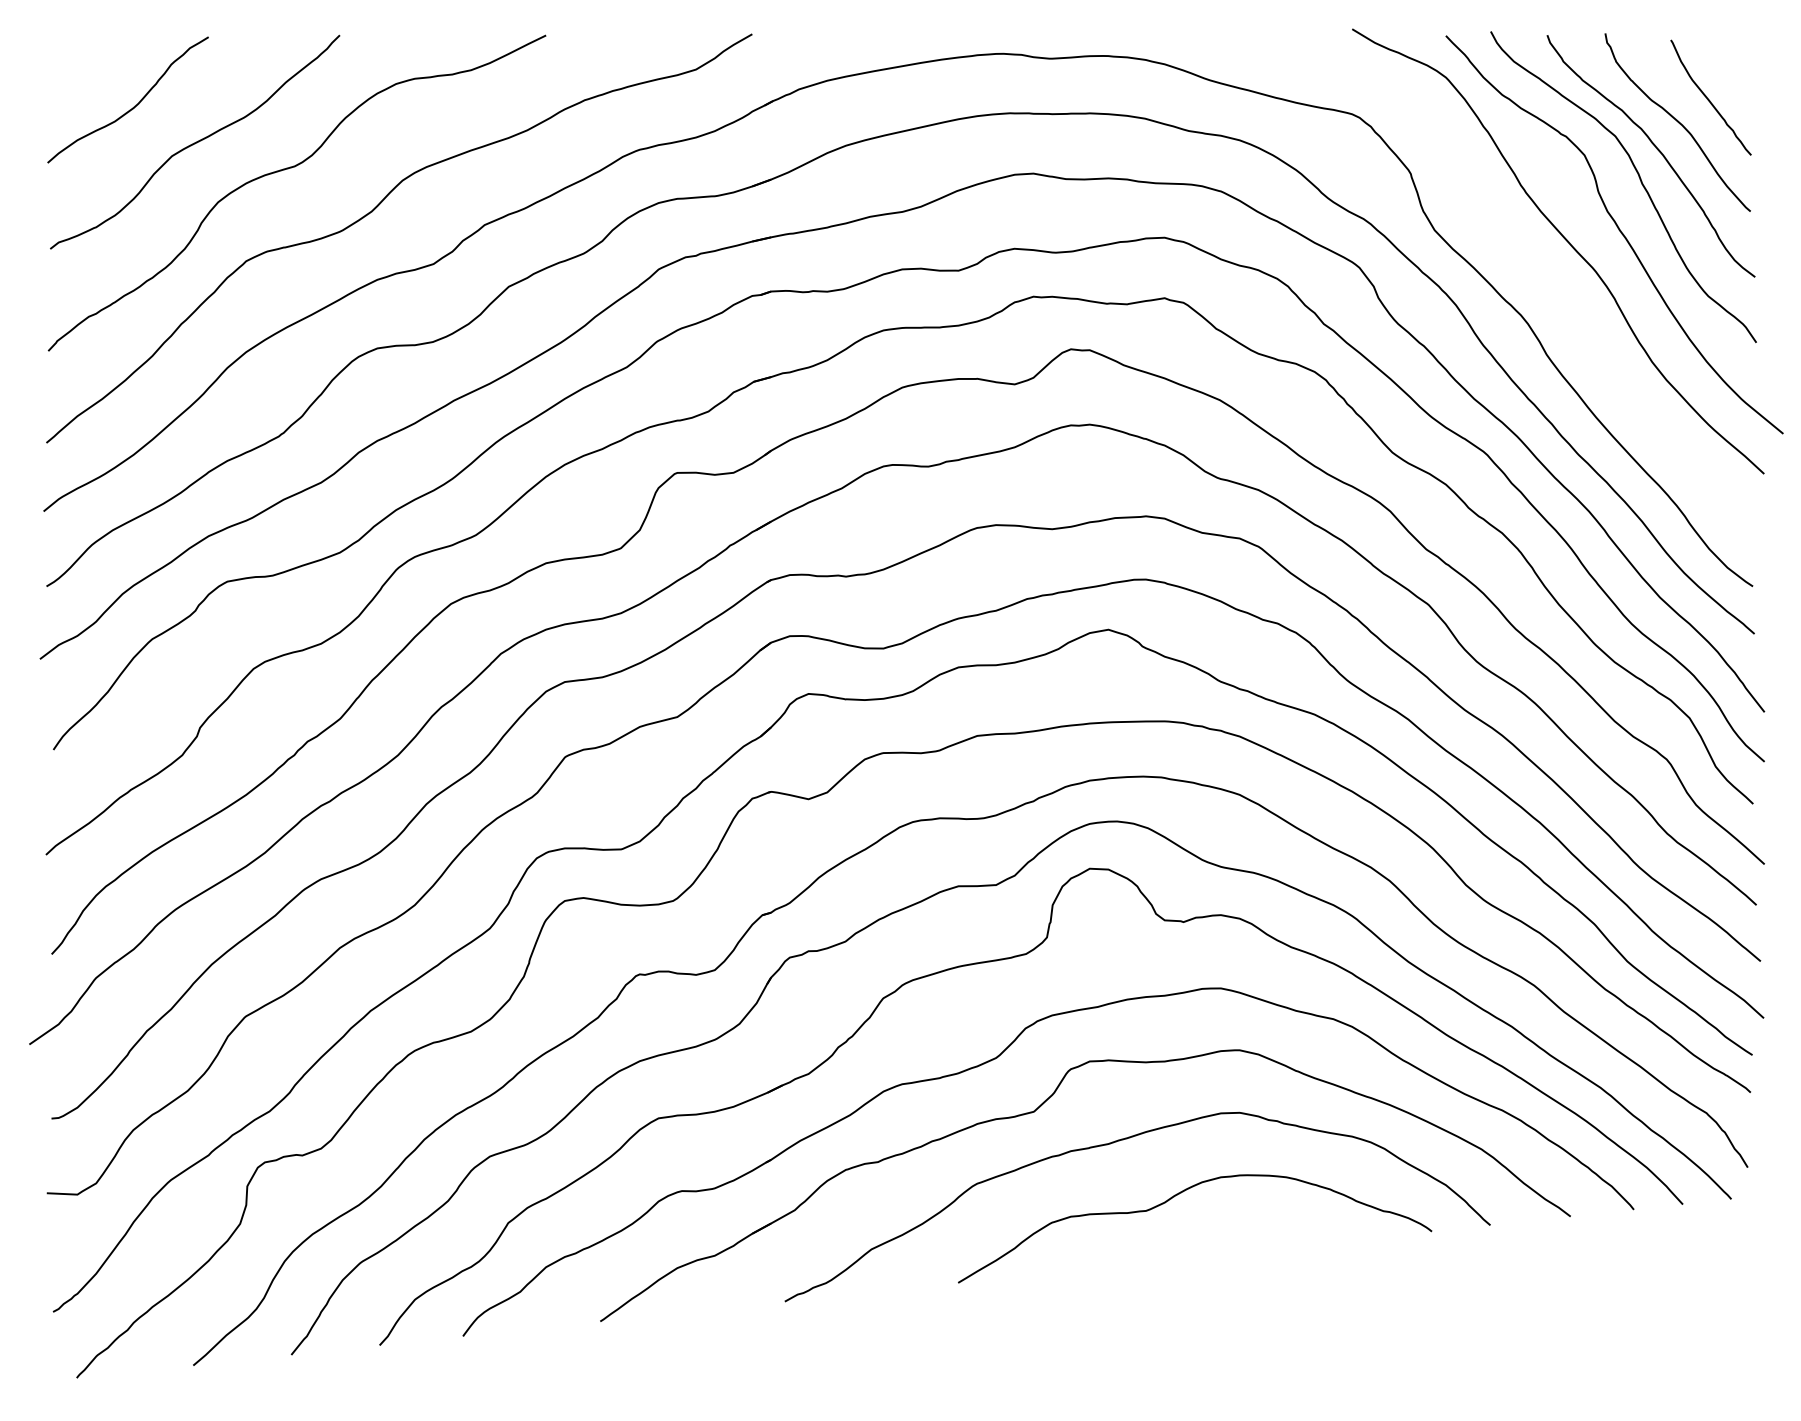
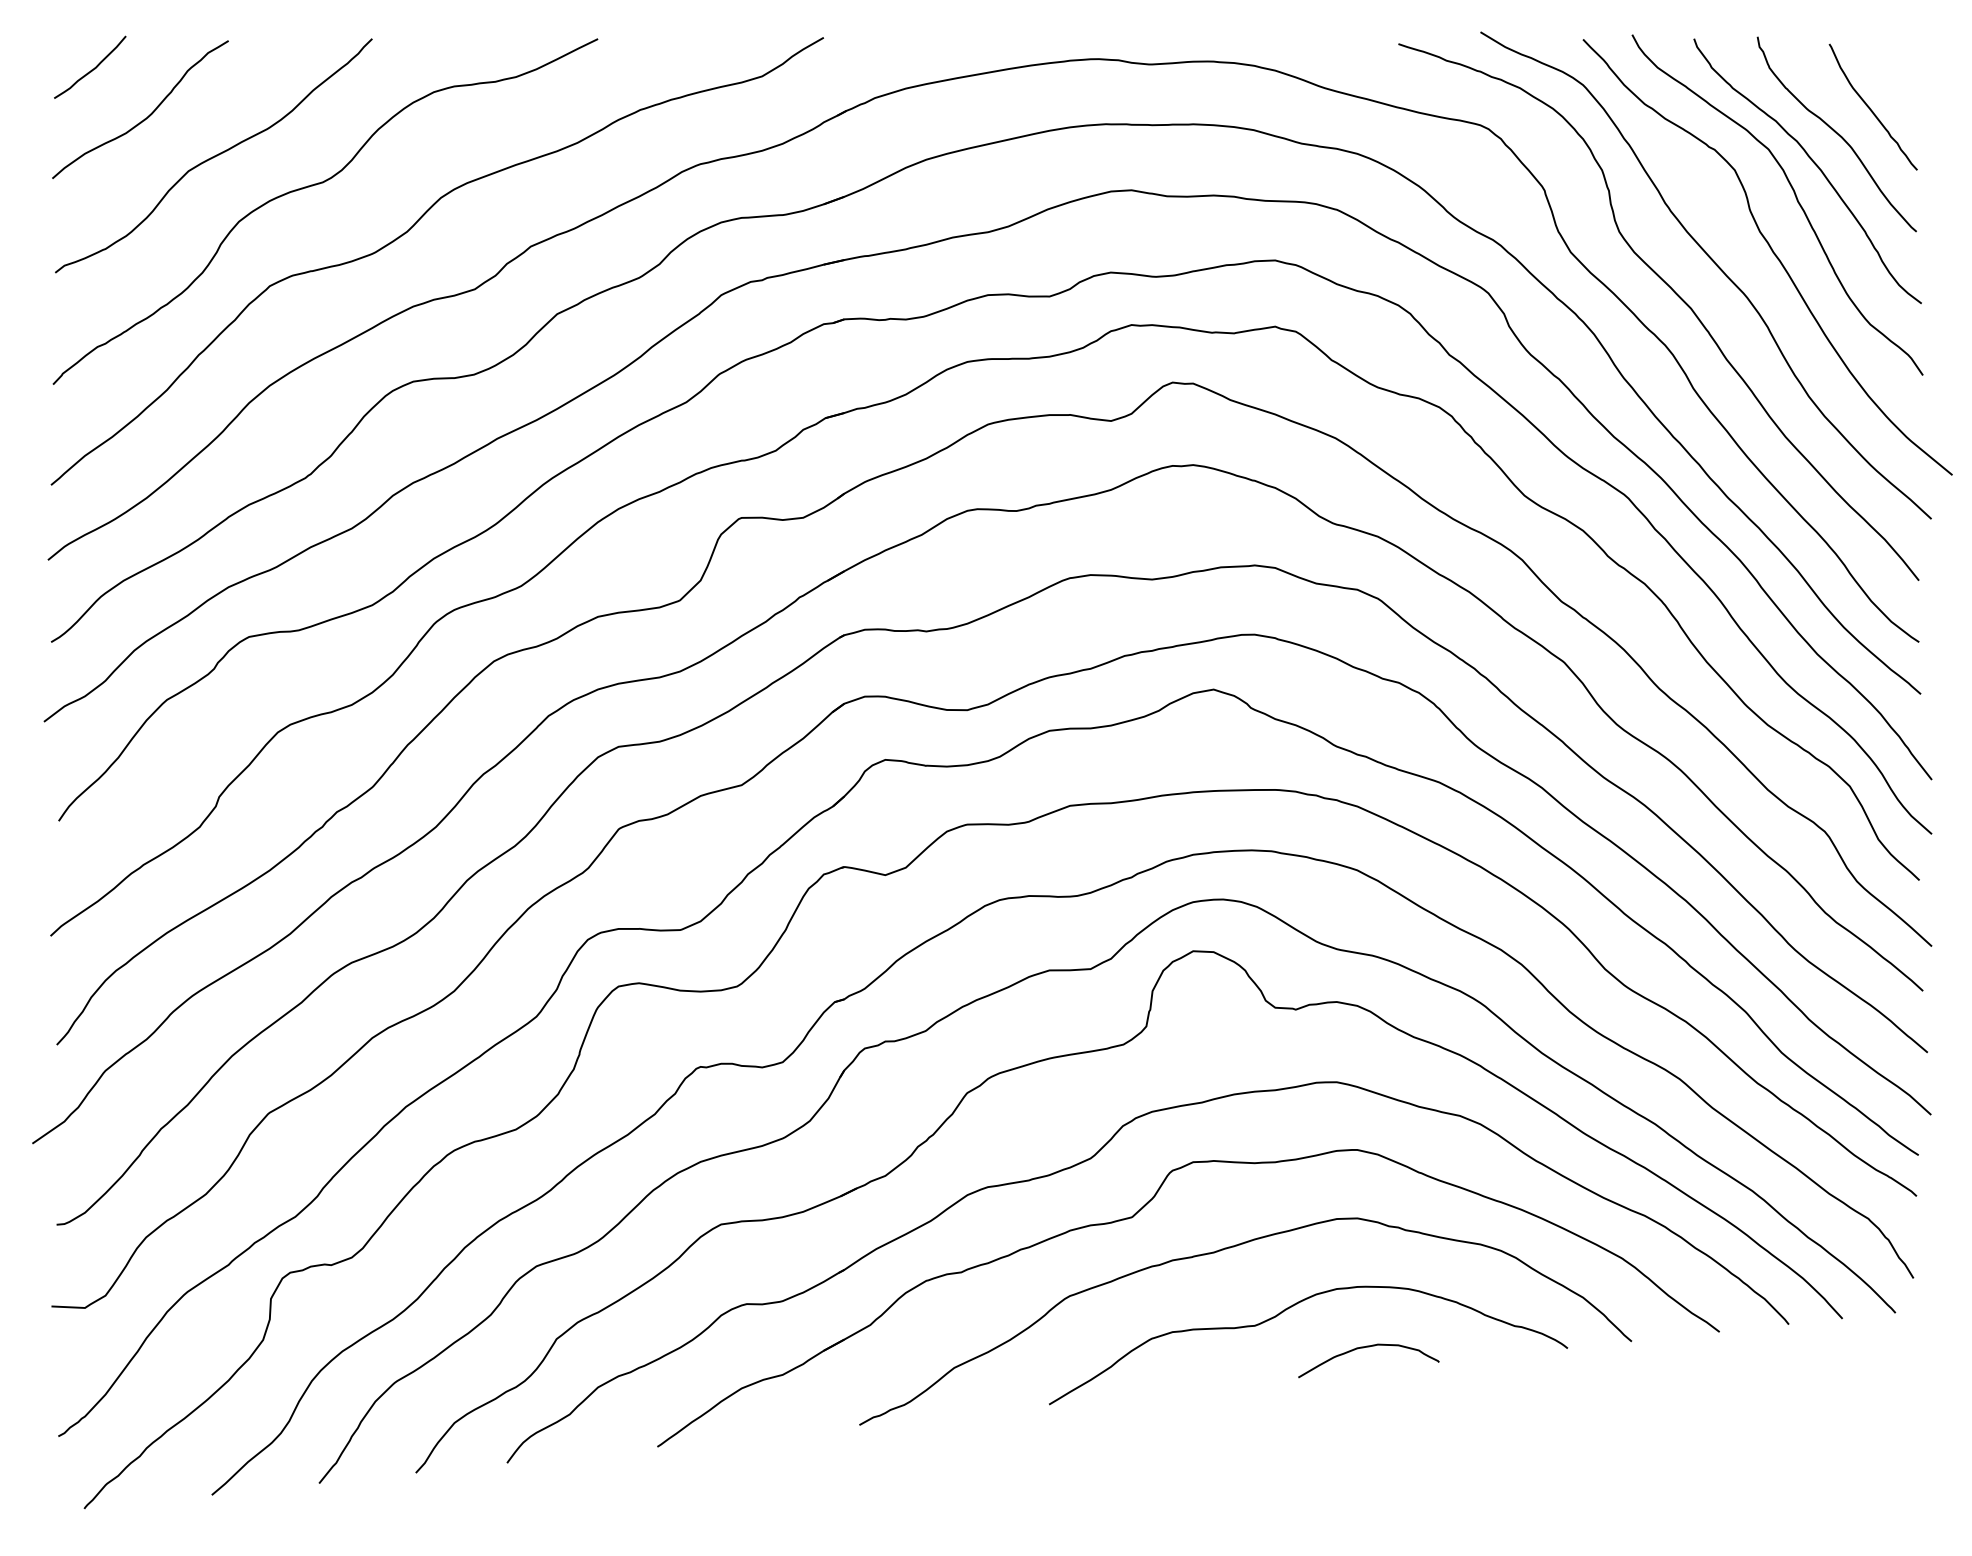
curve: (84, 62) -> (92, 68), added
curve: (1530, 268) -> (1675, 294), added
curve: (1247, 1231) -> (1365, 1348), added

